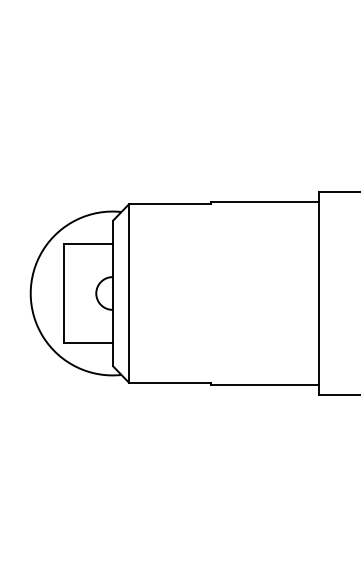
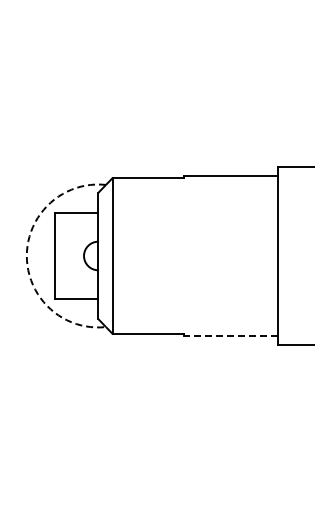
arc: (30, 294) -> (26, 256), solid -> dashed
line: (264, 385) -> (230, 336), solid -> dashed

